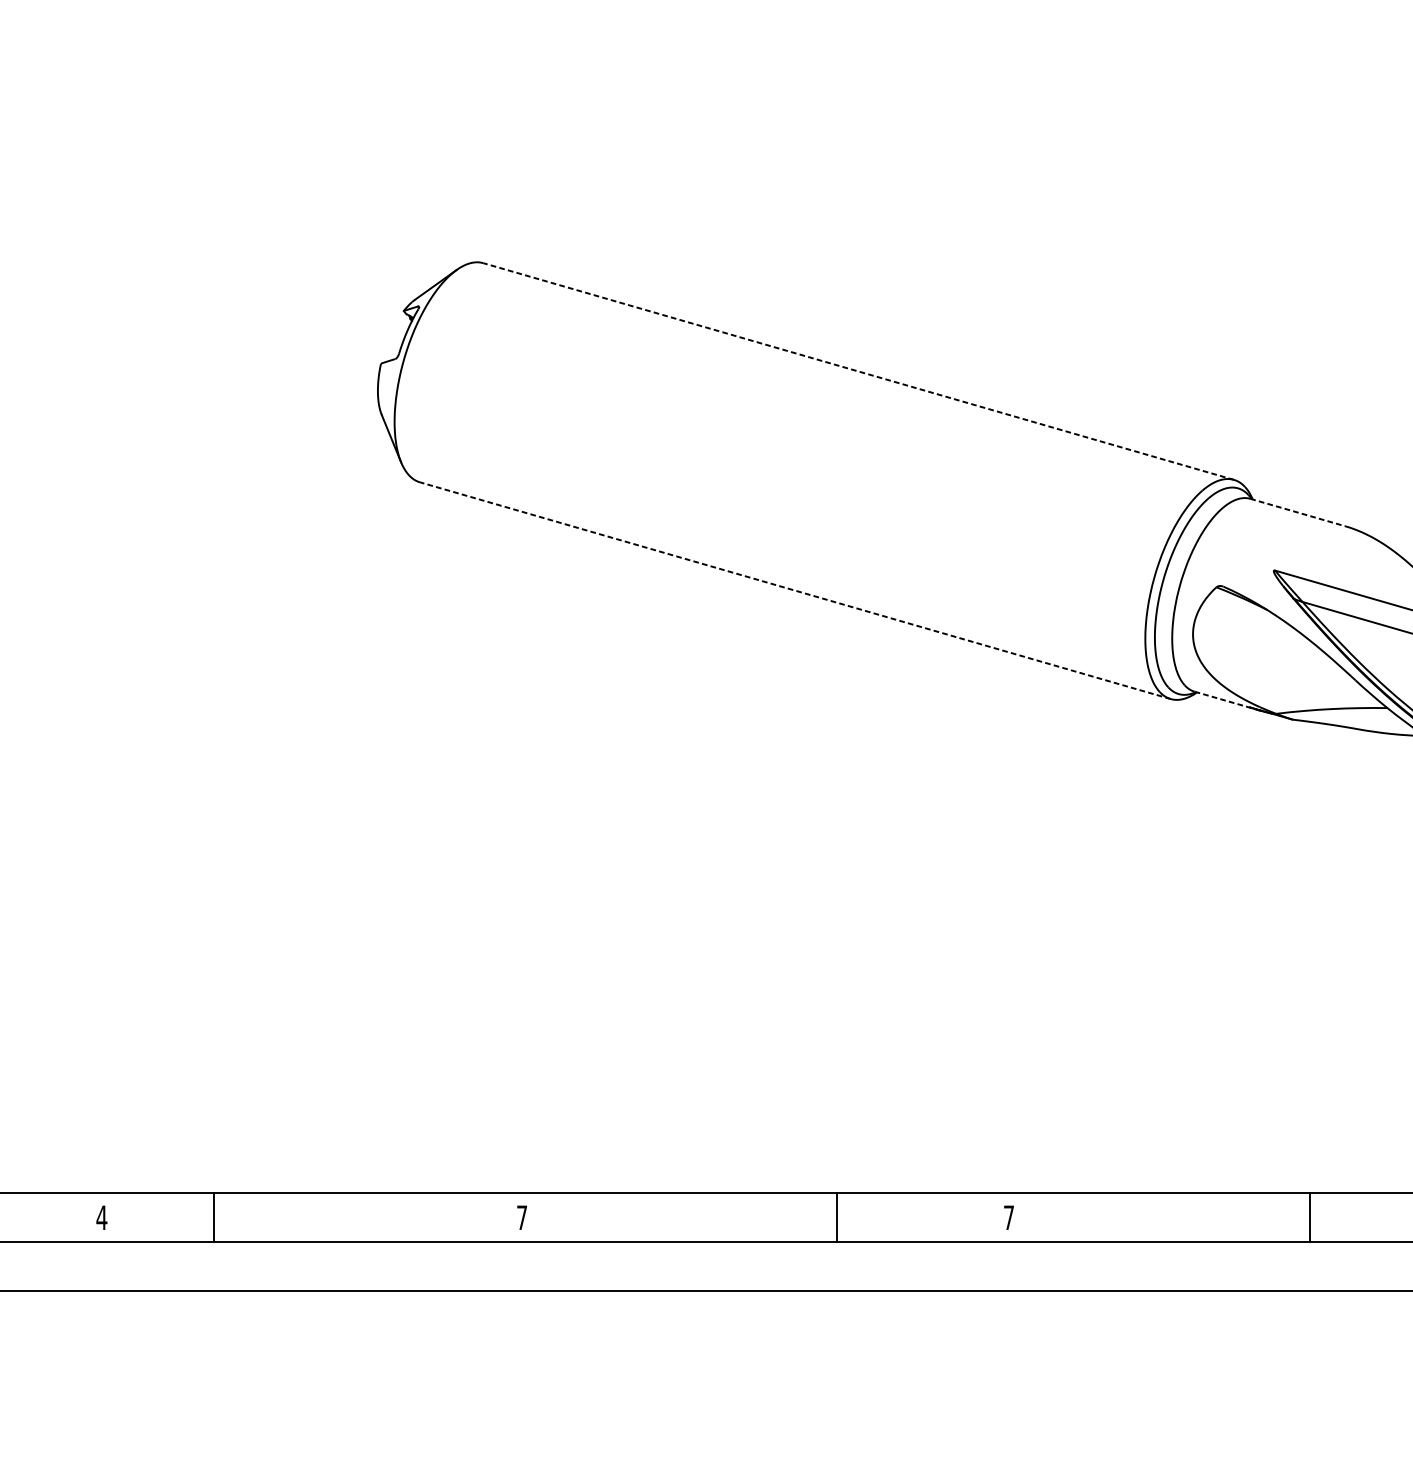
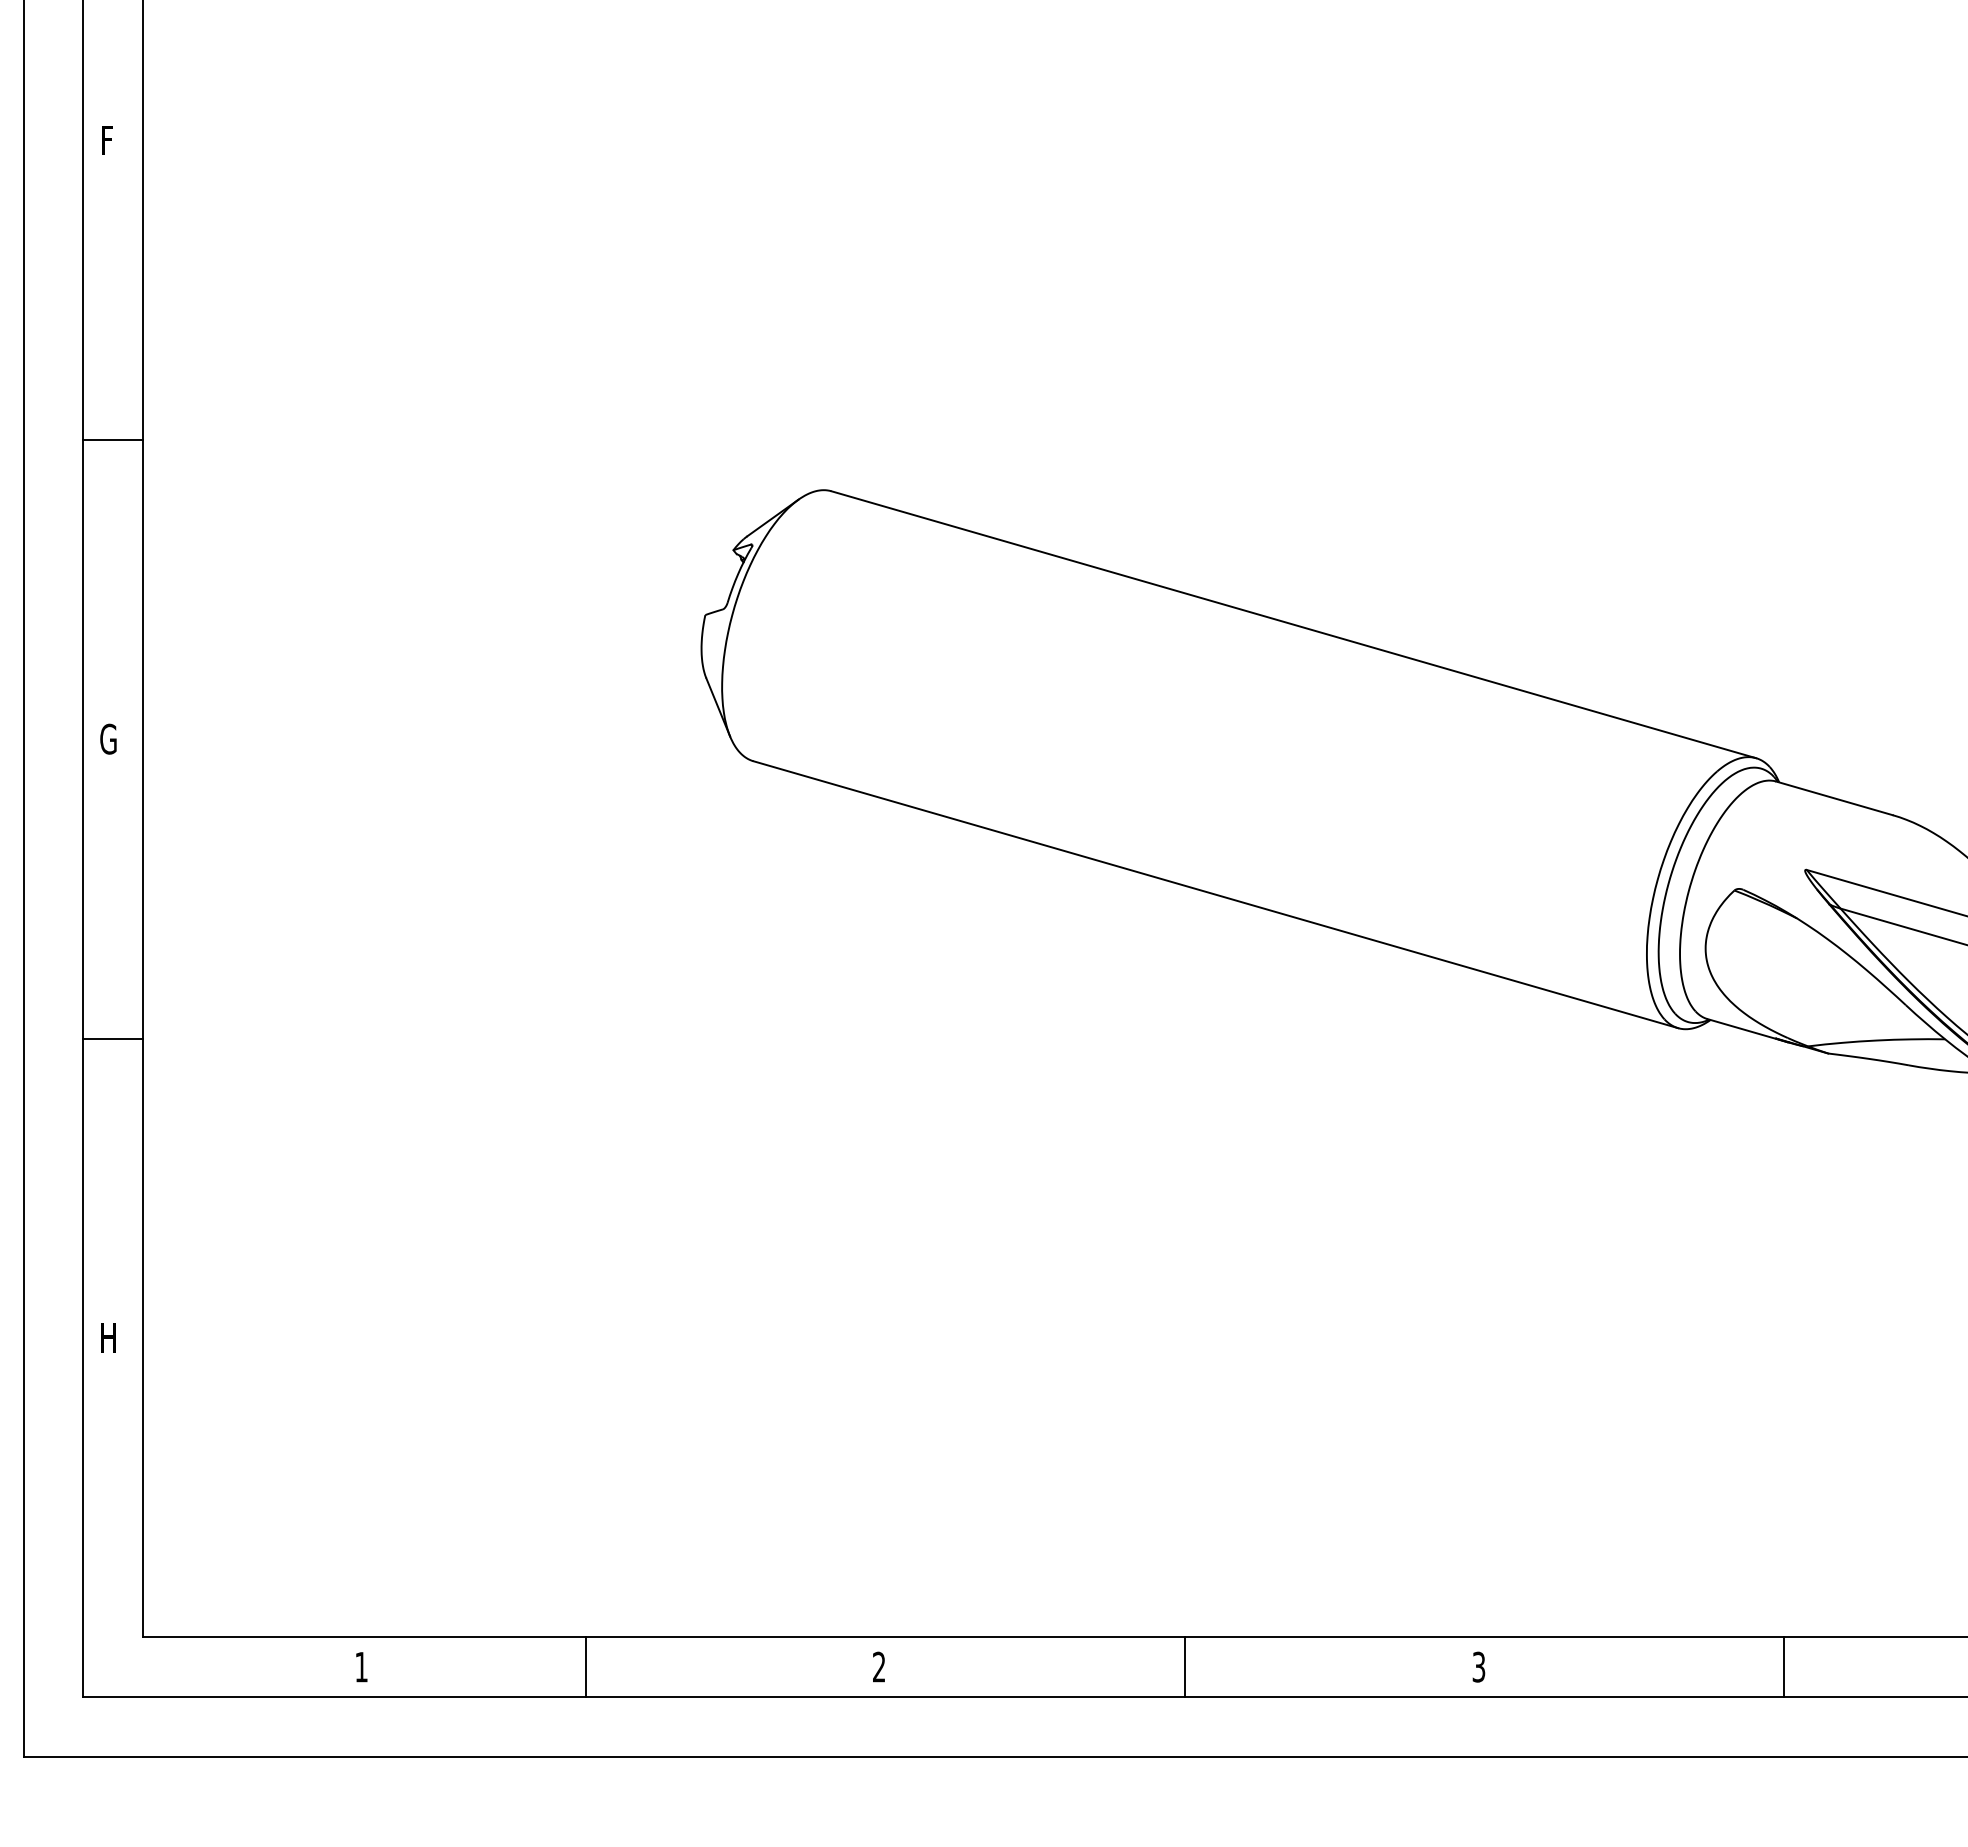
line: (858, 371) -> (1293, 624), dashed -> solid
line: (1297, 512) -> (1834, 798), dashed -> solid
line: (795, 590) -> (1215, 894), dashed -> solid
line: (1227, 700) -> (1747, 1030), dashed -> solid
text: (522, 1217) -> (879, 1666), 7 -> 2
text: (1008, 1217) -> (1478, 1666), 7 -> 3
text: (101, 1218) -> (361, 1667), 4 -> 1
line: (213, 1218) -> (586, 1667), moved
line: (837, 1218) -> (1185, 1667), moved
line: (1309, 1218) -> (1783, 1667), moved

